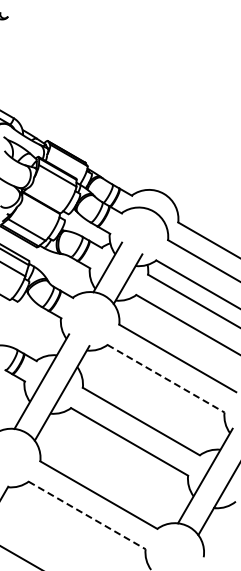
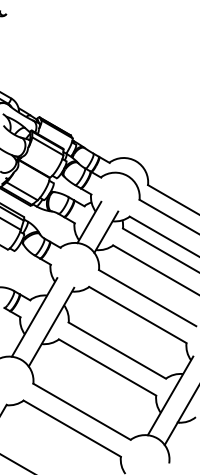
line: (166, 378) -> (138, 314), dashed -> solid
line: (87, 515) -> (72, 428), dashed -> solid

